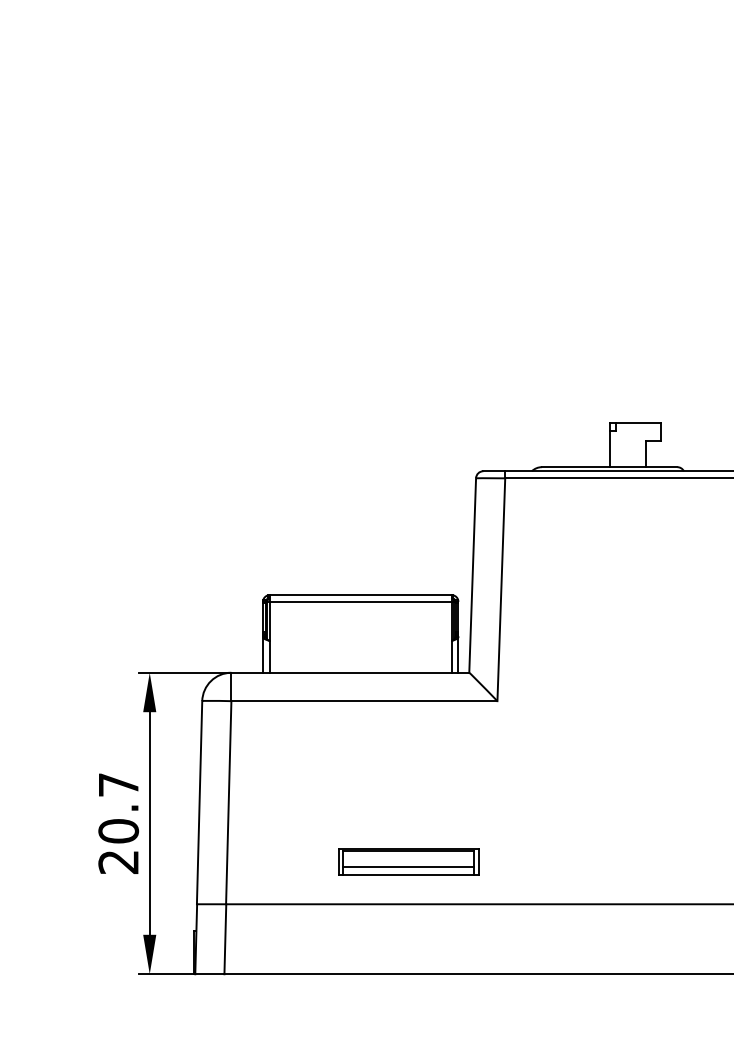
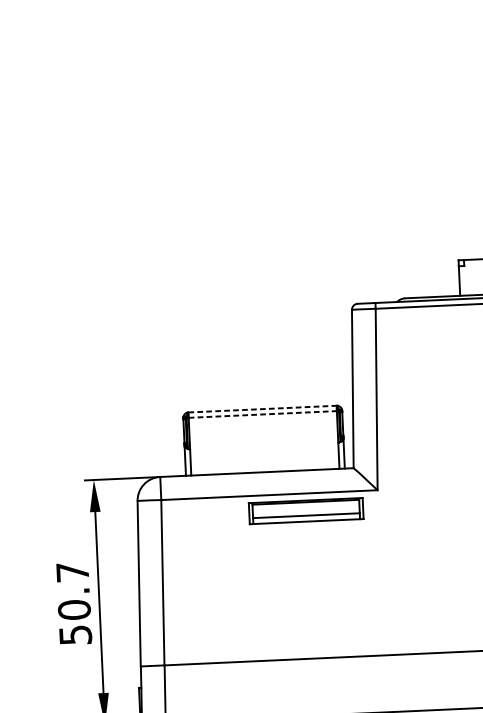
line: (361, 595) -> (263, 409), solid -> dashed
line: (361, 601) -> (263, 414), solid -> dashed
part: (408, 861) -> (306, 510), moved
text: (118, 862) -> (75, 635), 20.7 -> 50.7

